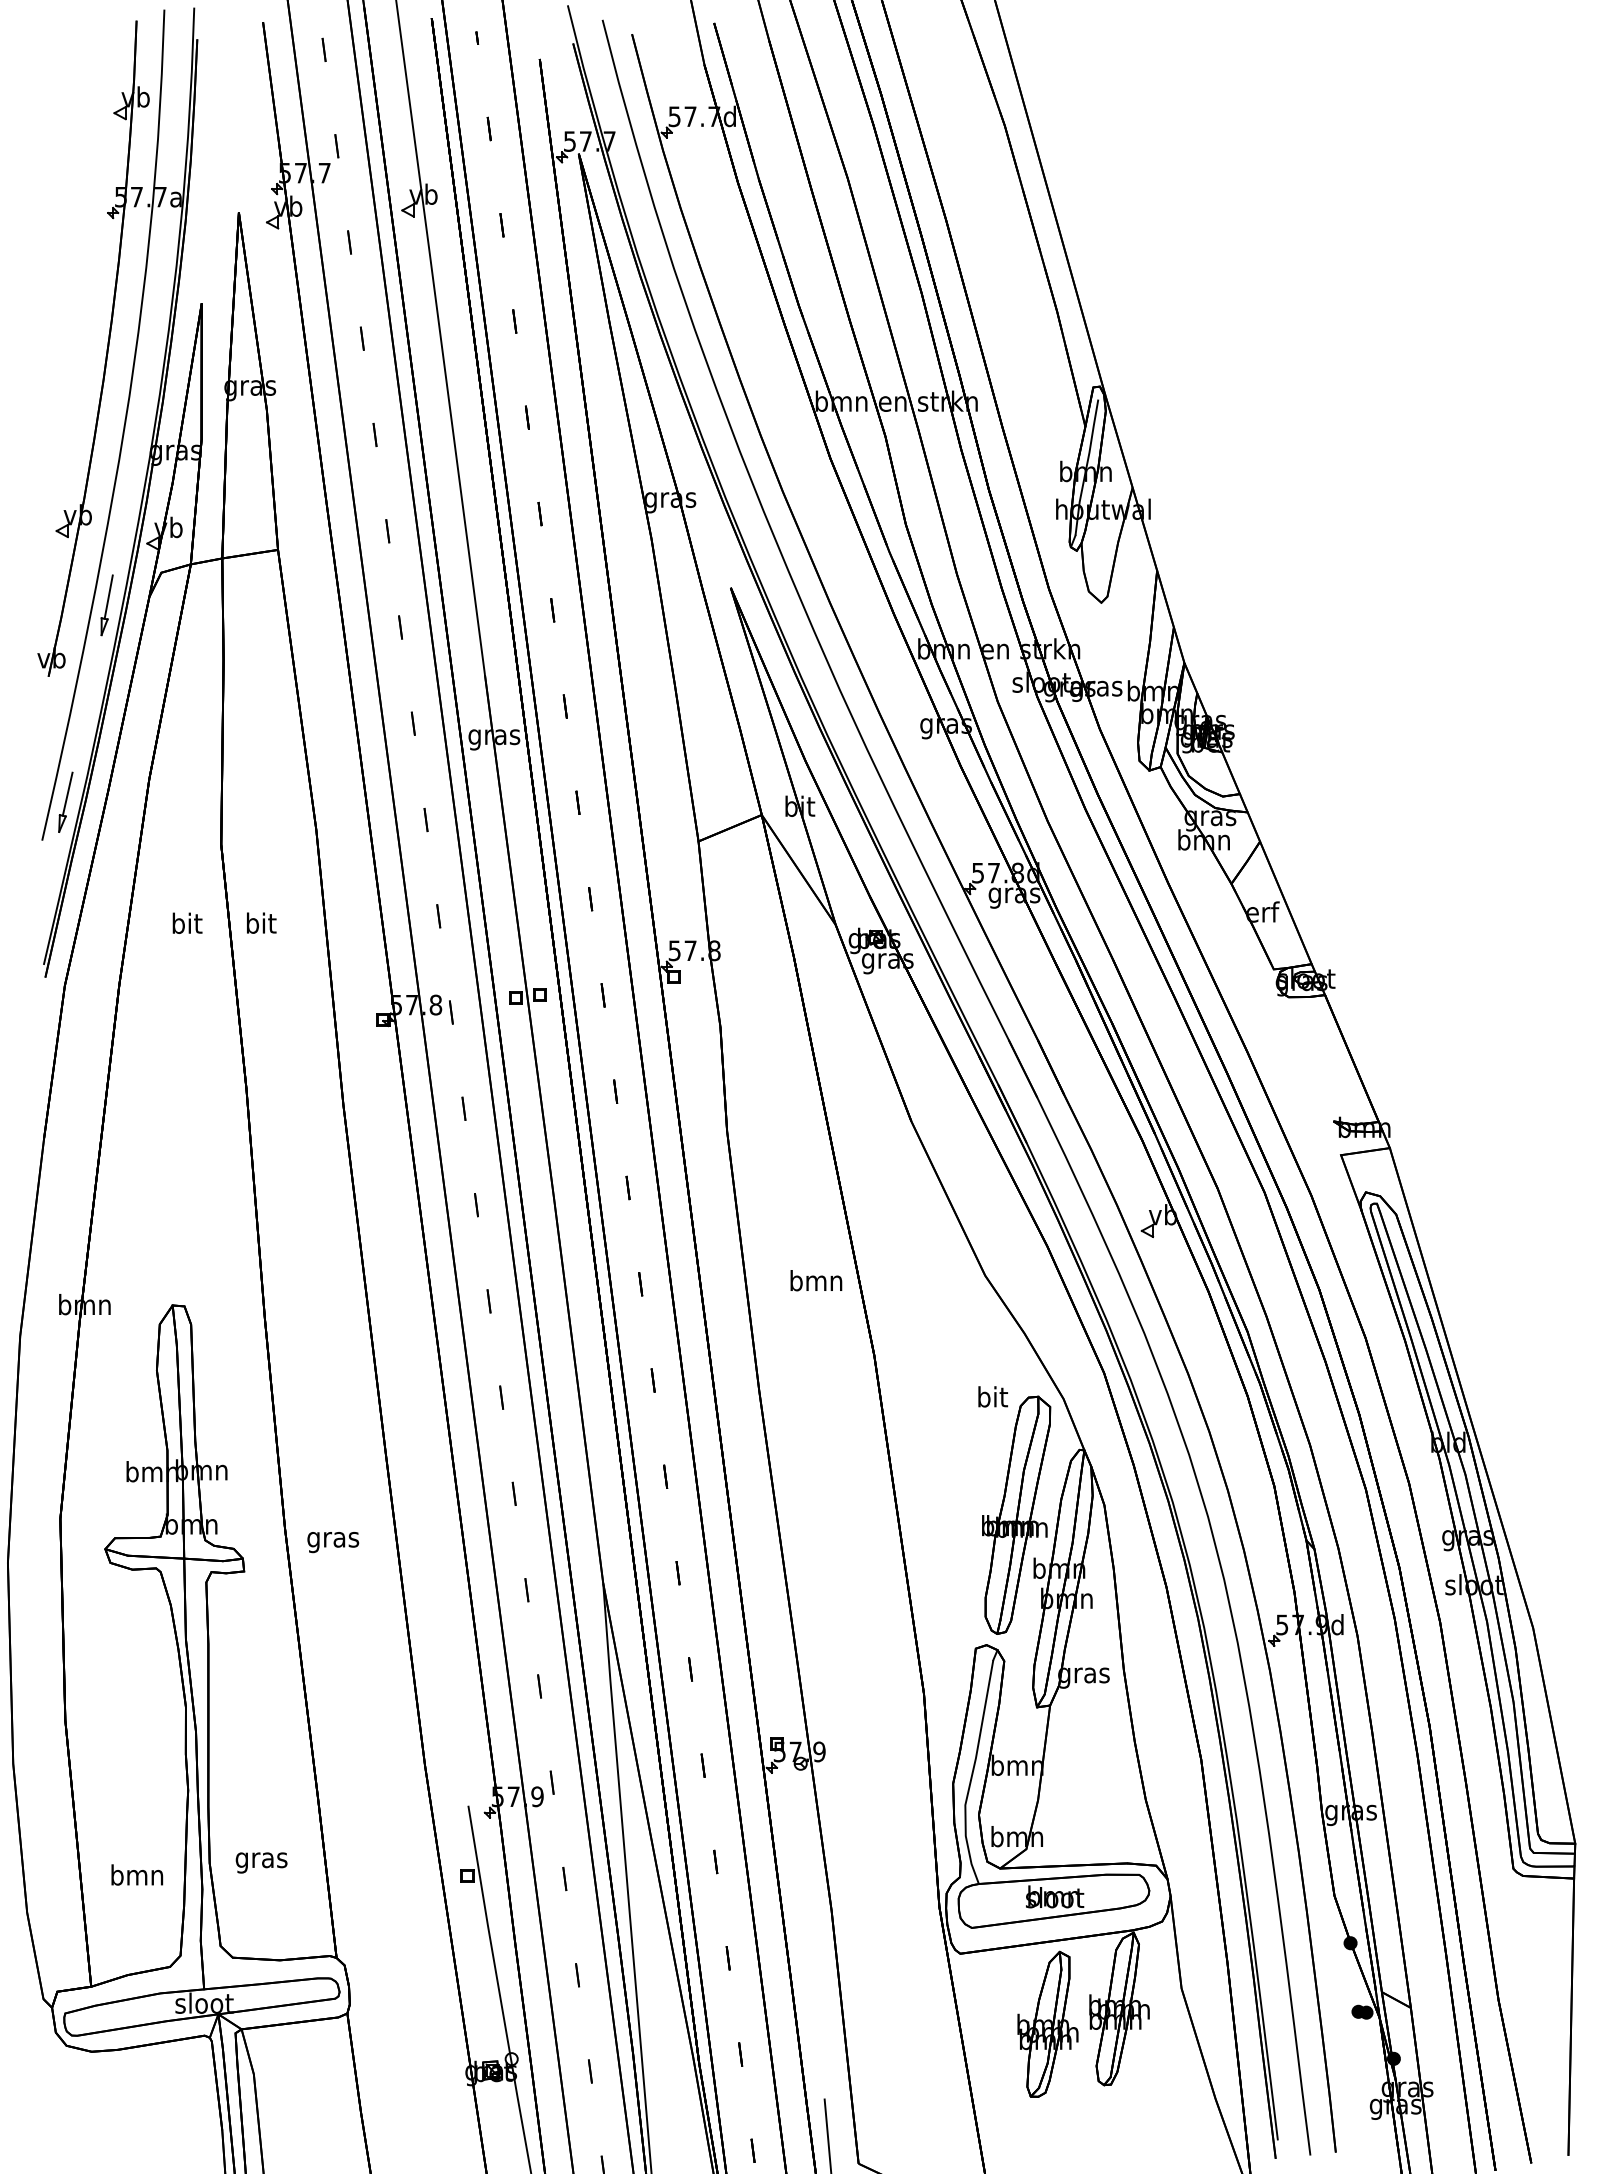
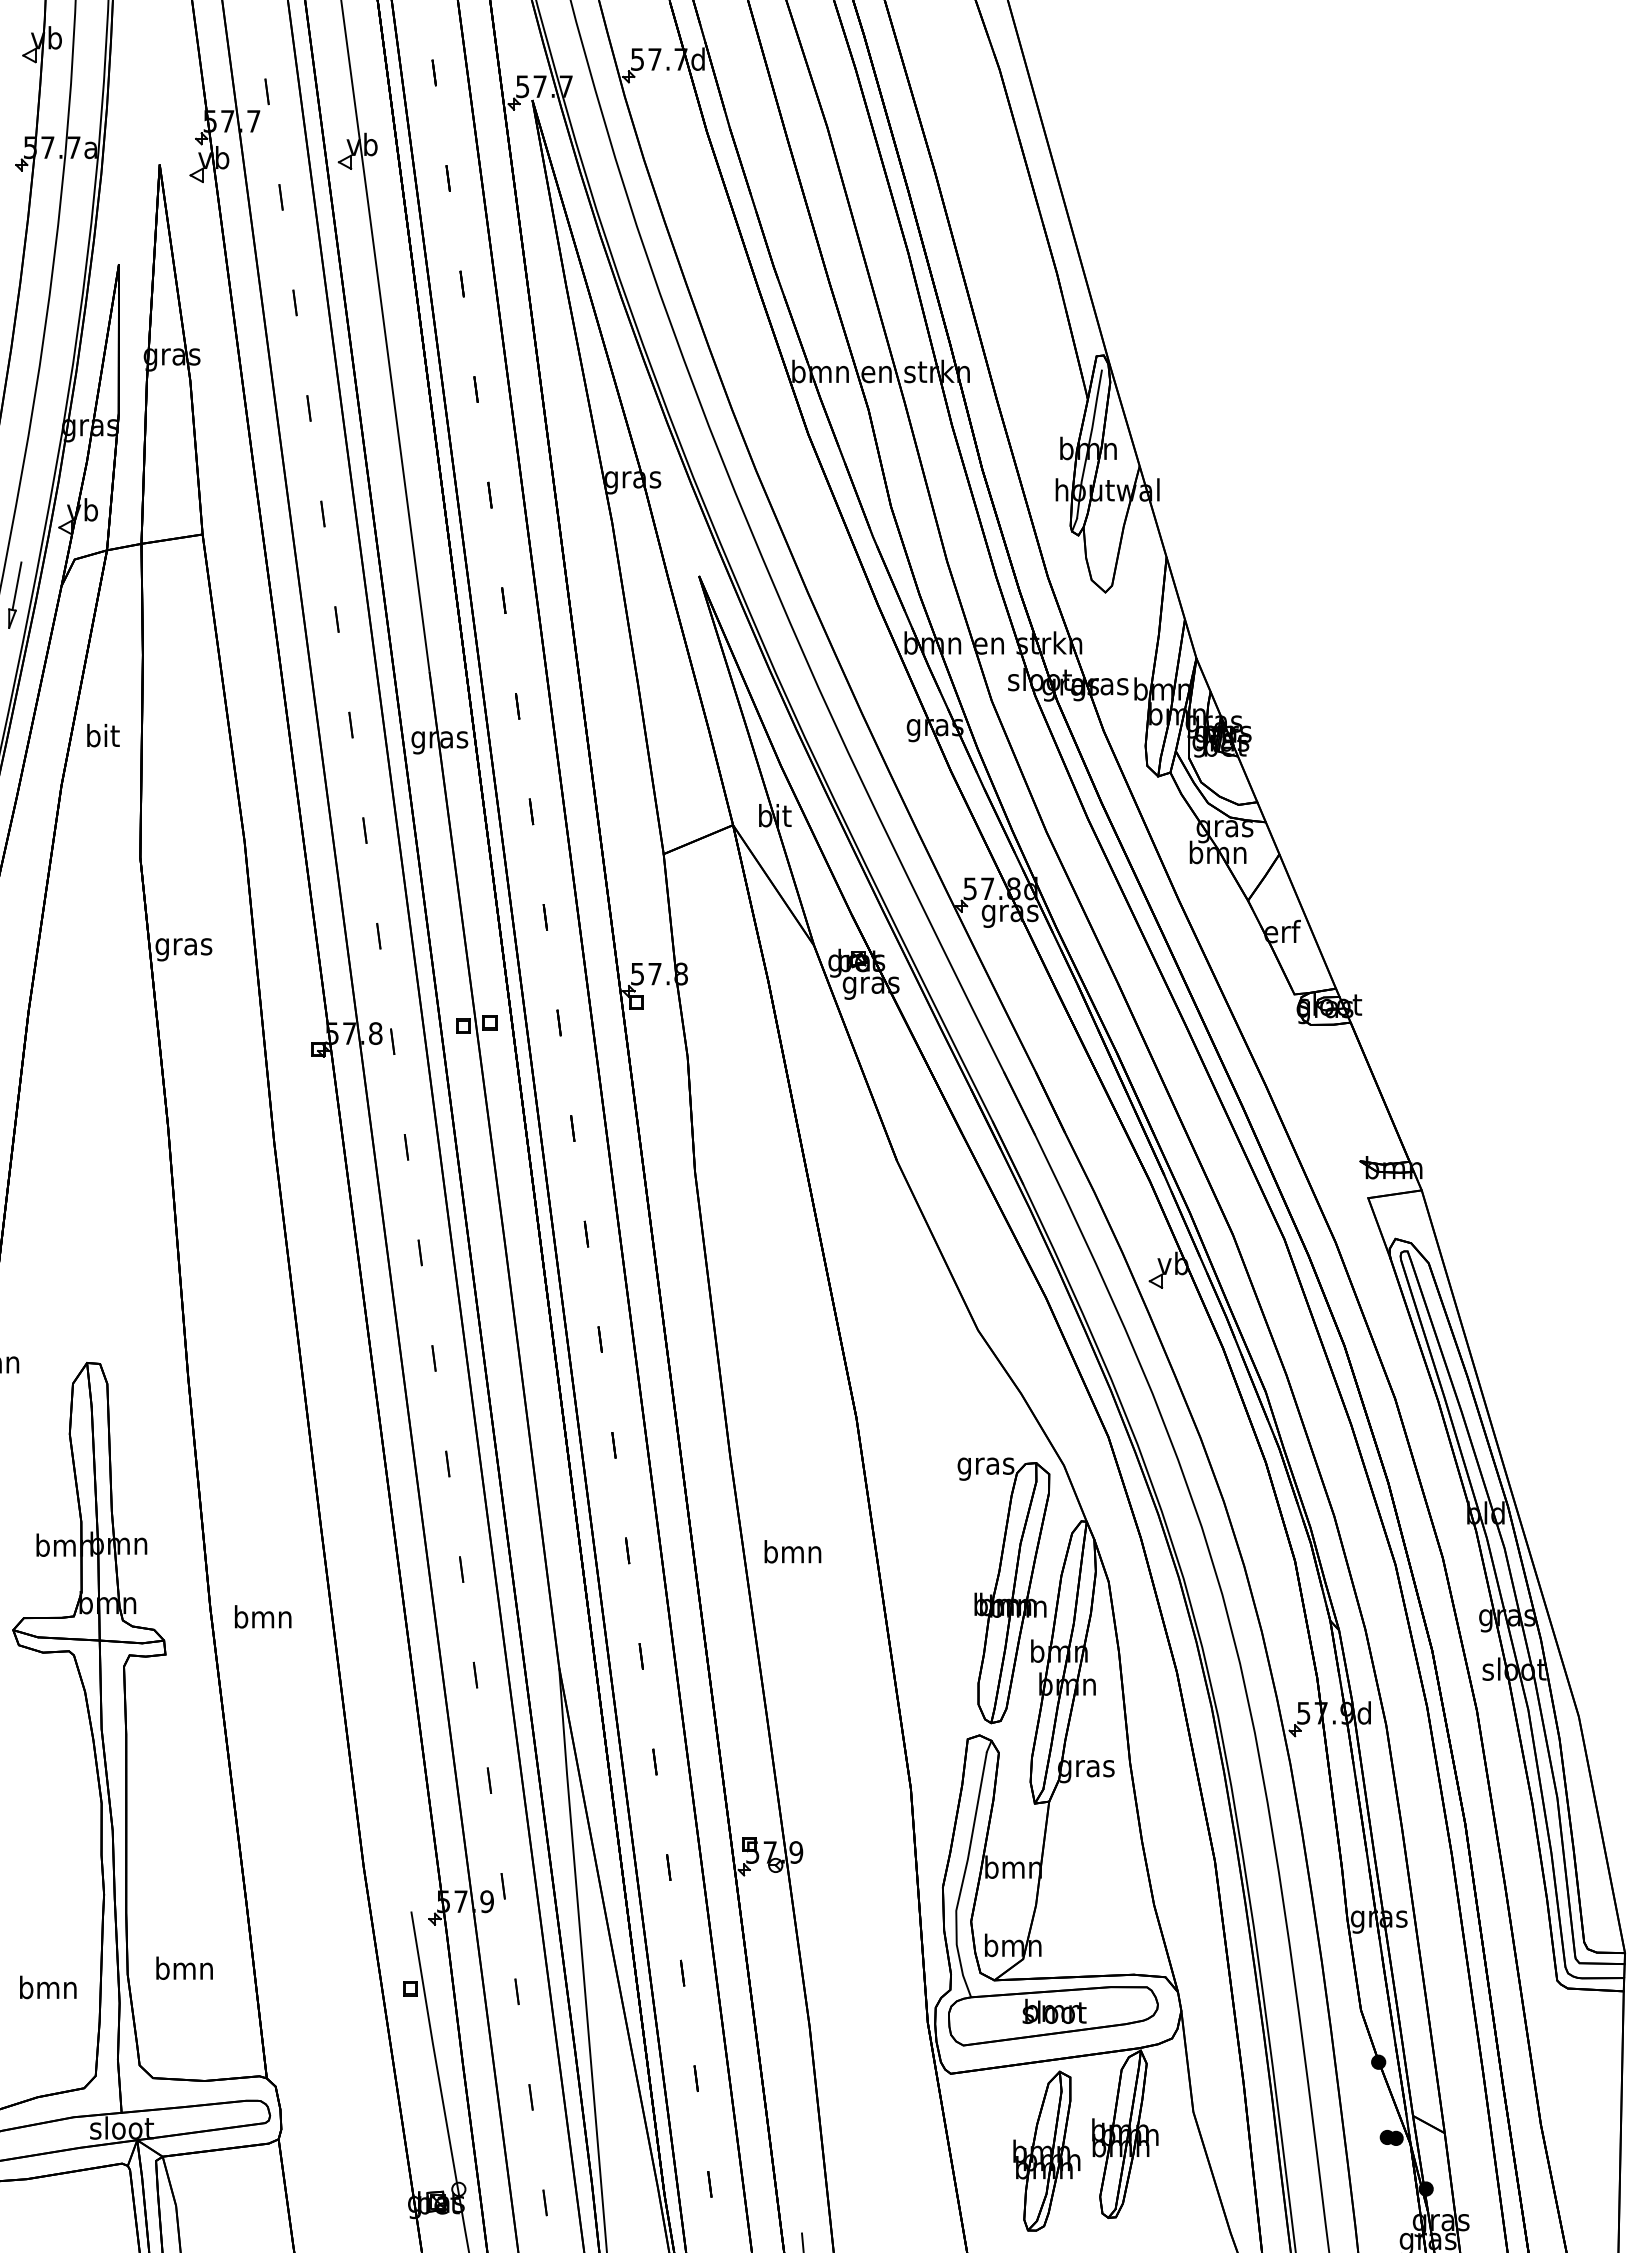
text: (187, 922) -> (103, 734), moved
text: (260, 925) -> (183, 946), bit -> gras
text: (816, 1280) -> (793, 1551), moved
text: (992, 1399) -> (986, 1466), bit -> gras
text: (332, 1539) -> (262, 1619), gras -> bmn
text: (261, 1859) -> (184, 1970), gras -> bmn

